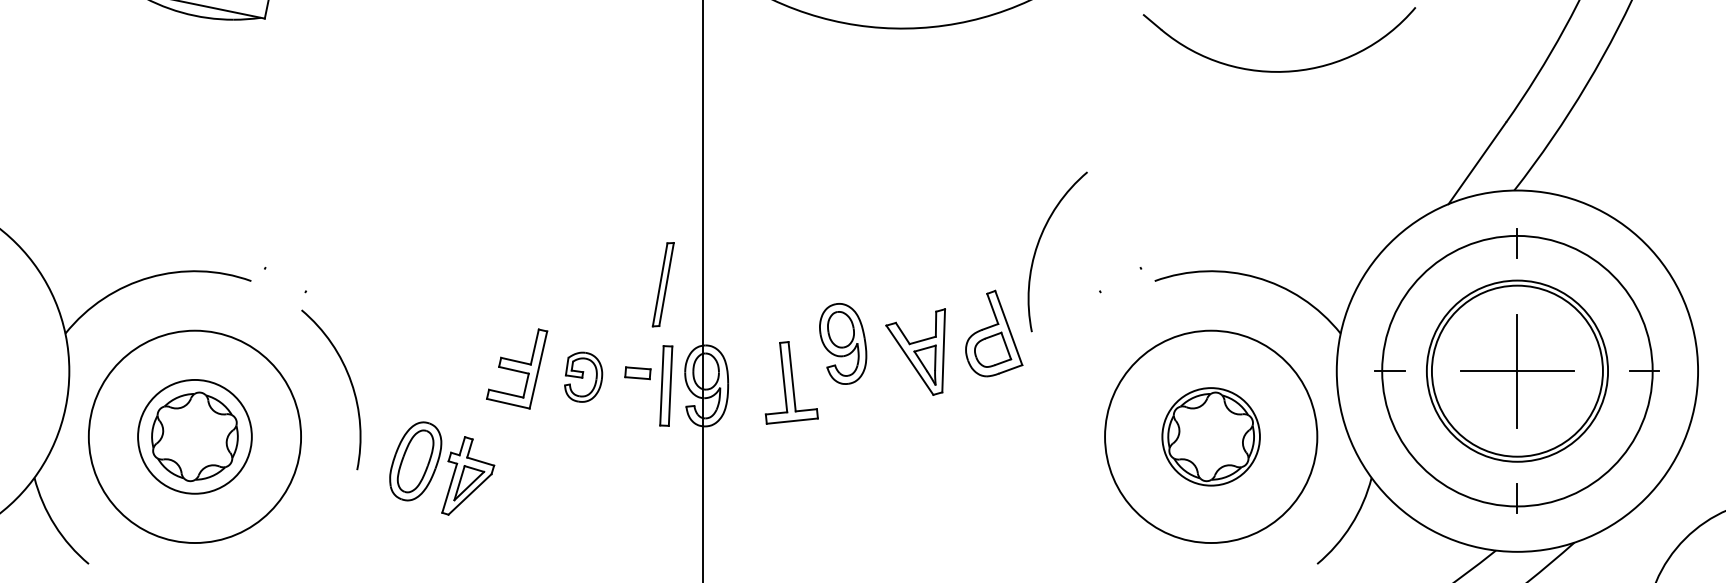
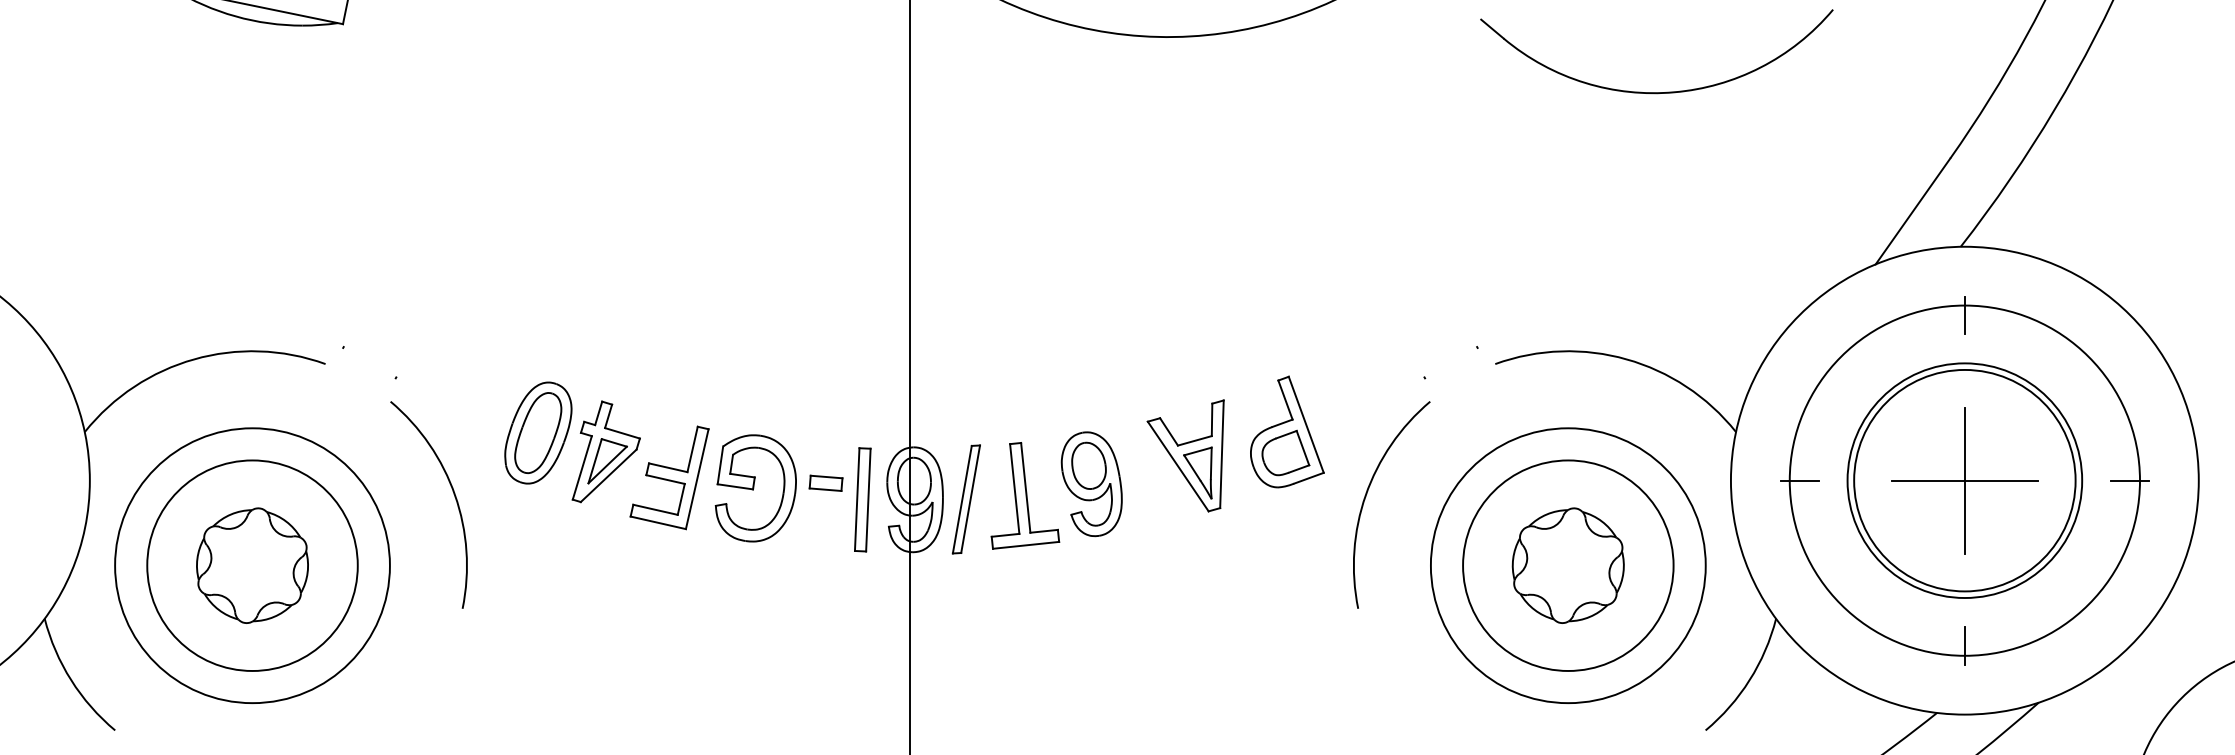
arc: (1038, 246) -> (1366, 497), moved
part: (662, 284) -> (965, 499), moved
part: (843, 343) -> (1092, 483), moved
part: (583, 377) -> (755, 488), size x1.67
circle: (194, 436) -> (251, 565), size x1.43
circle: (1210, 436) -> (1567, 565), size x1.67
part: (442, 468) -> (573, 442), moved

